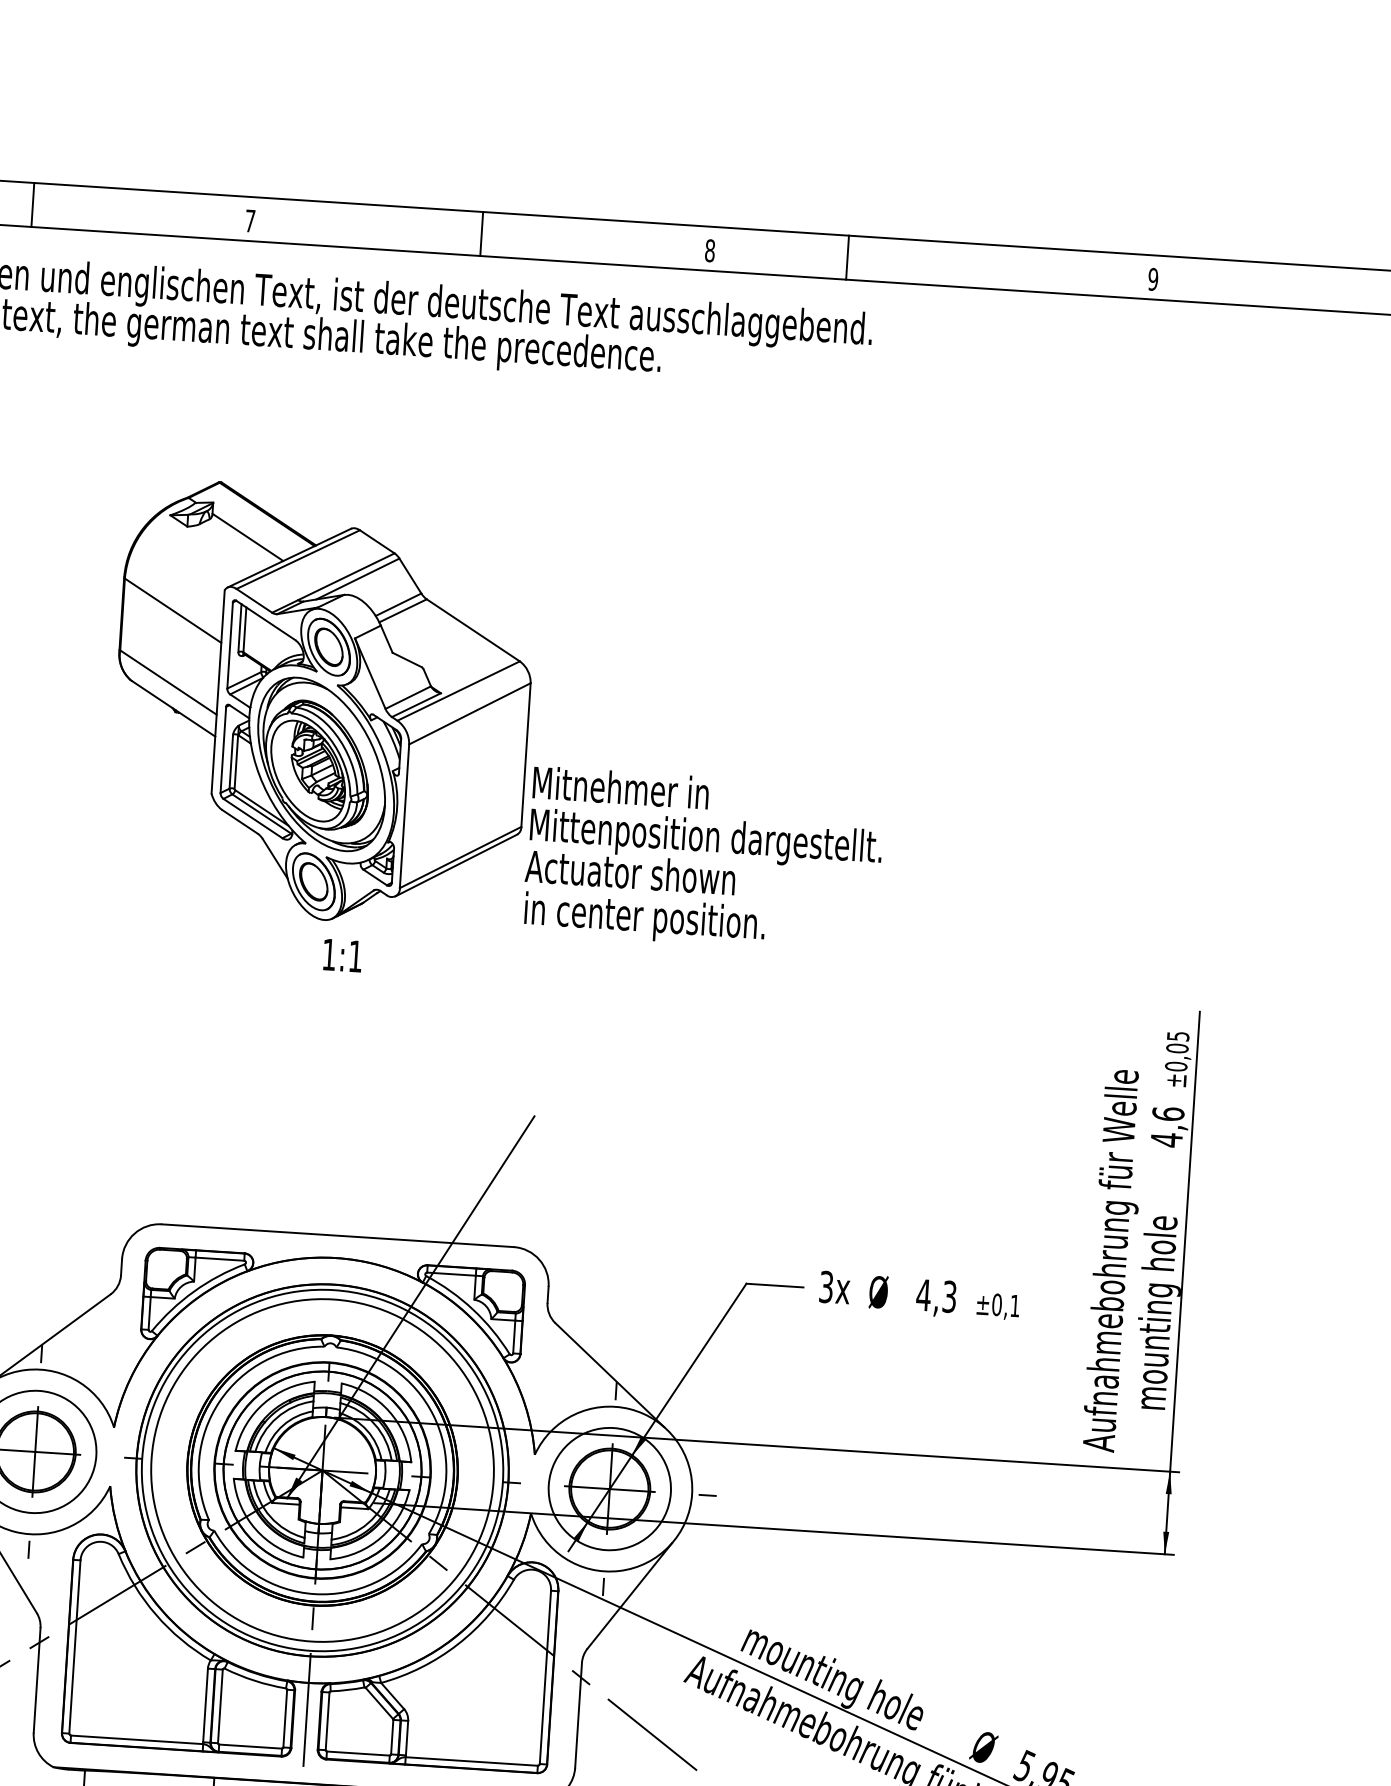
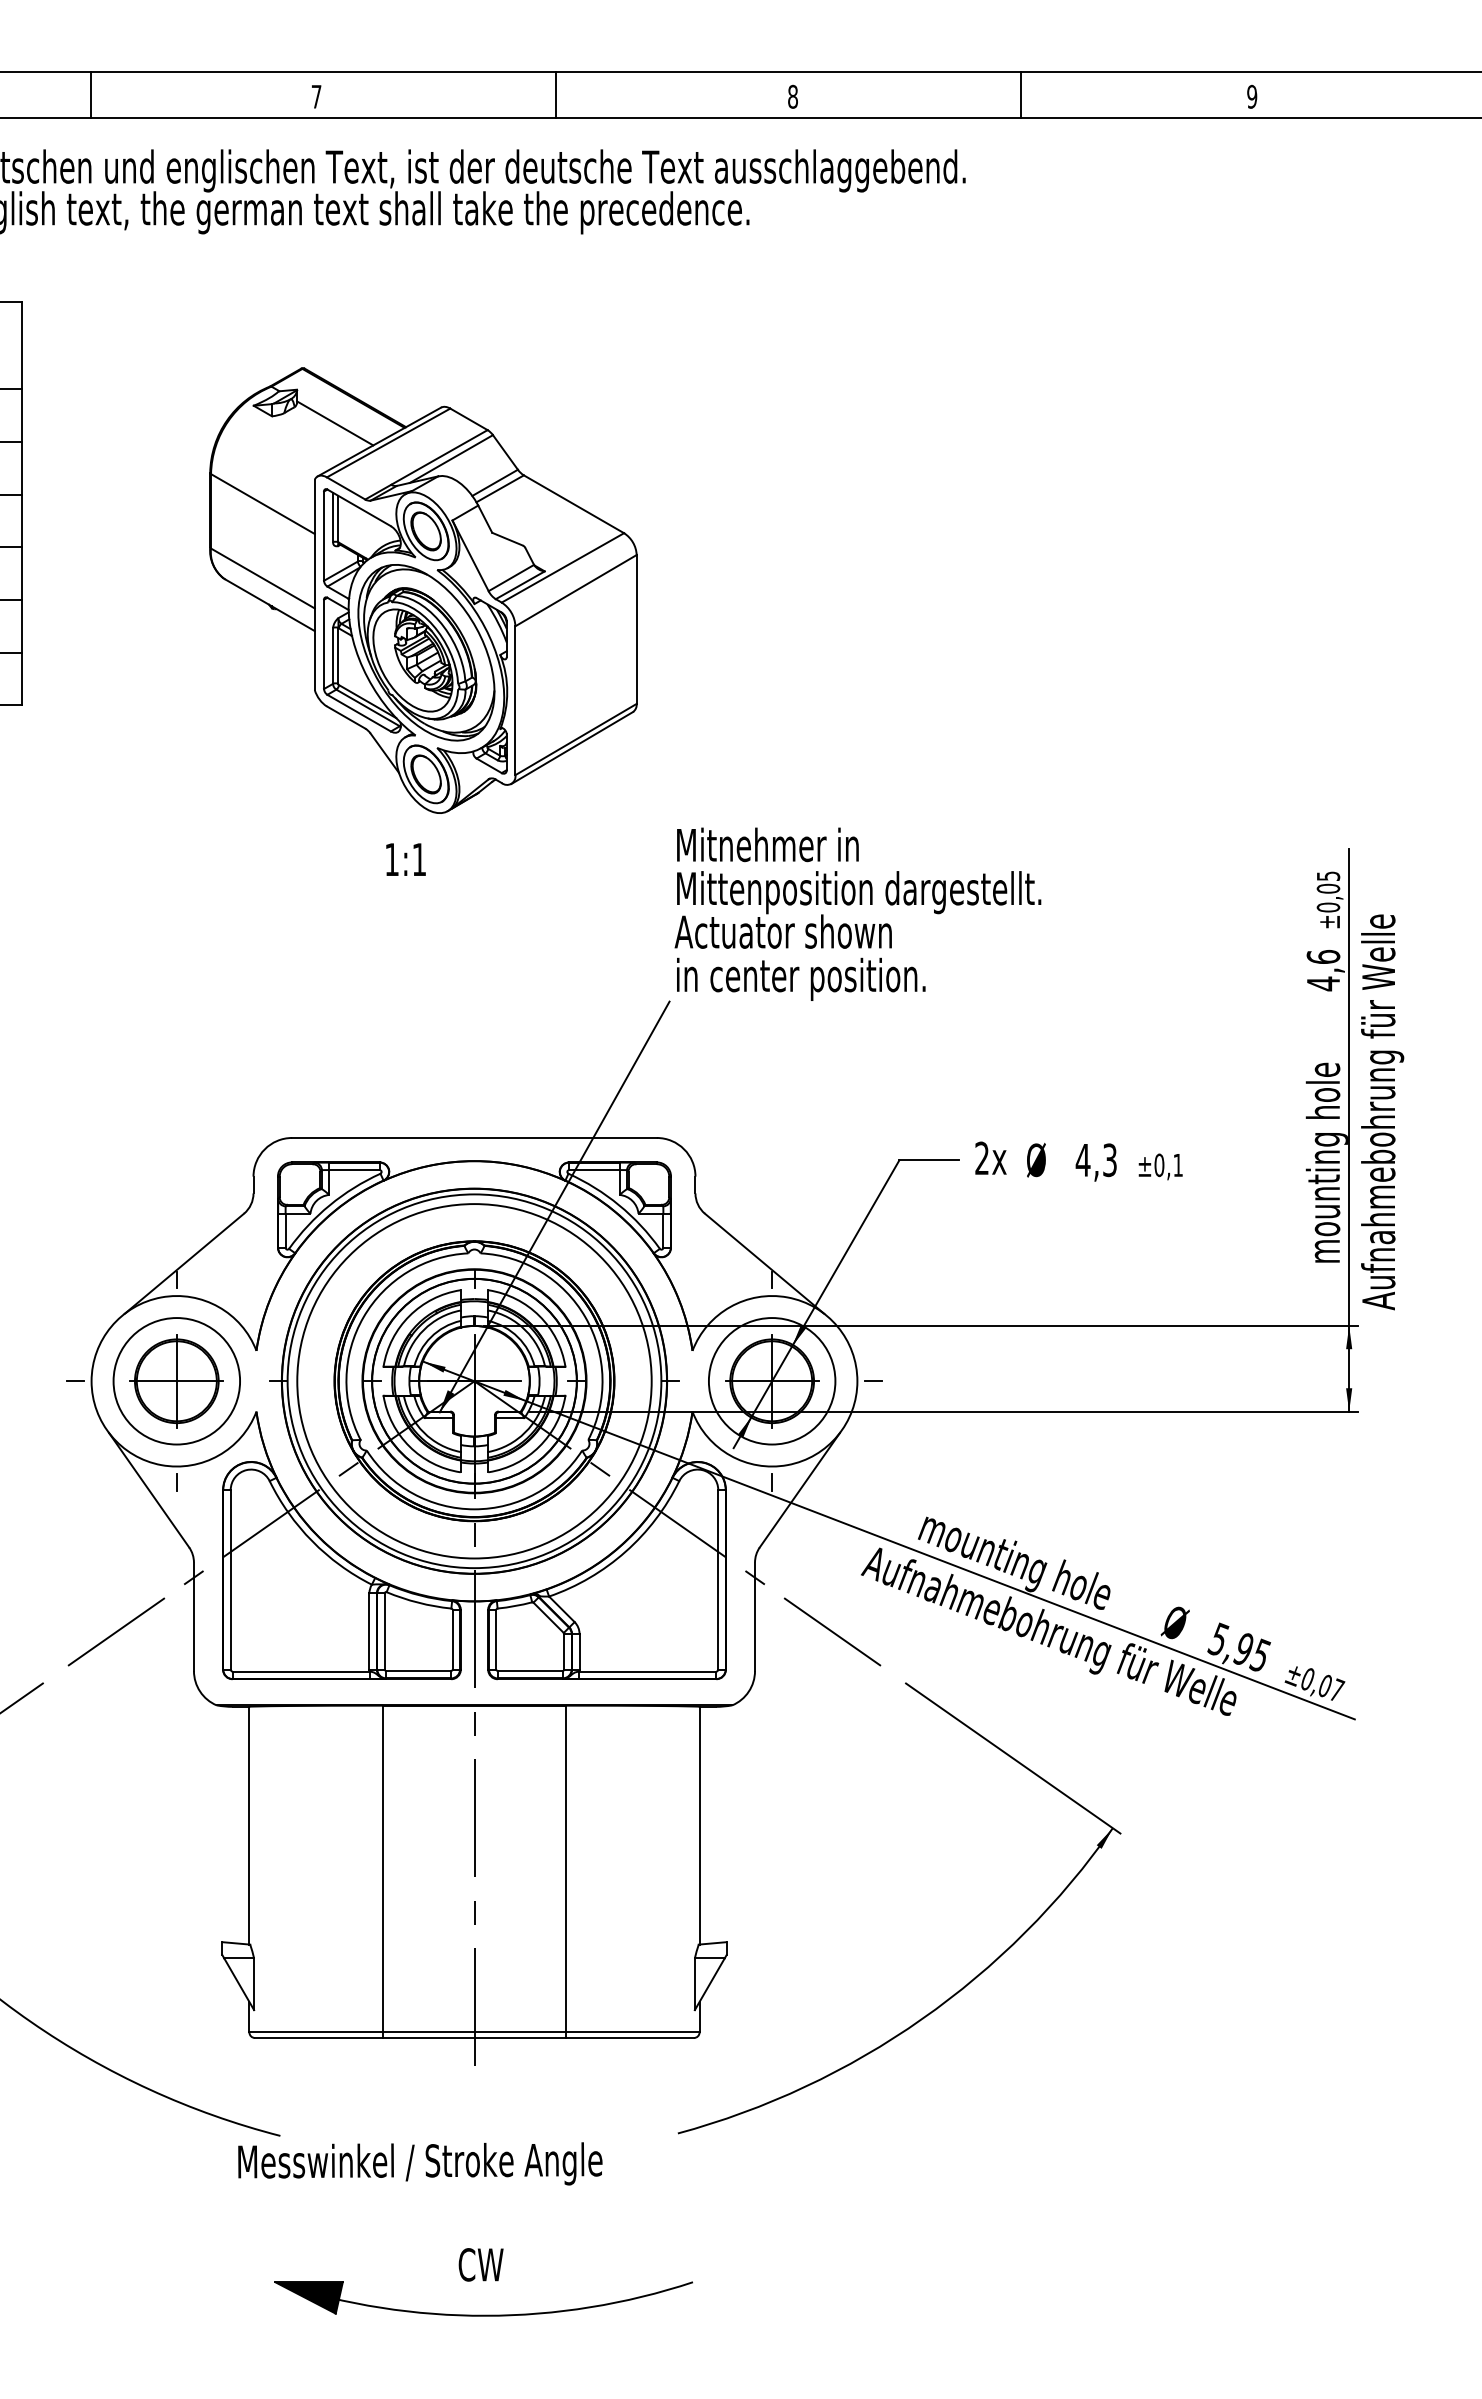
line: (847, 257) -> (1021, 94), moved
text: (703, 859) -> (857, 913), moved
text: (342, 955) -> (405, 859), moved
text: (1114, 1261) -> (1382, 1112), moved
text: (825, 1287) -> (981, 1158), 3x -> 2x

